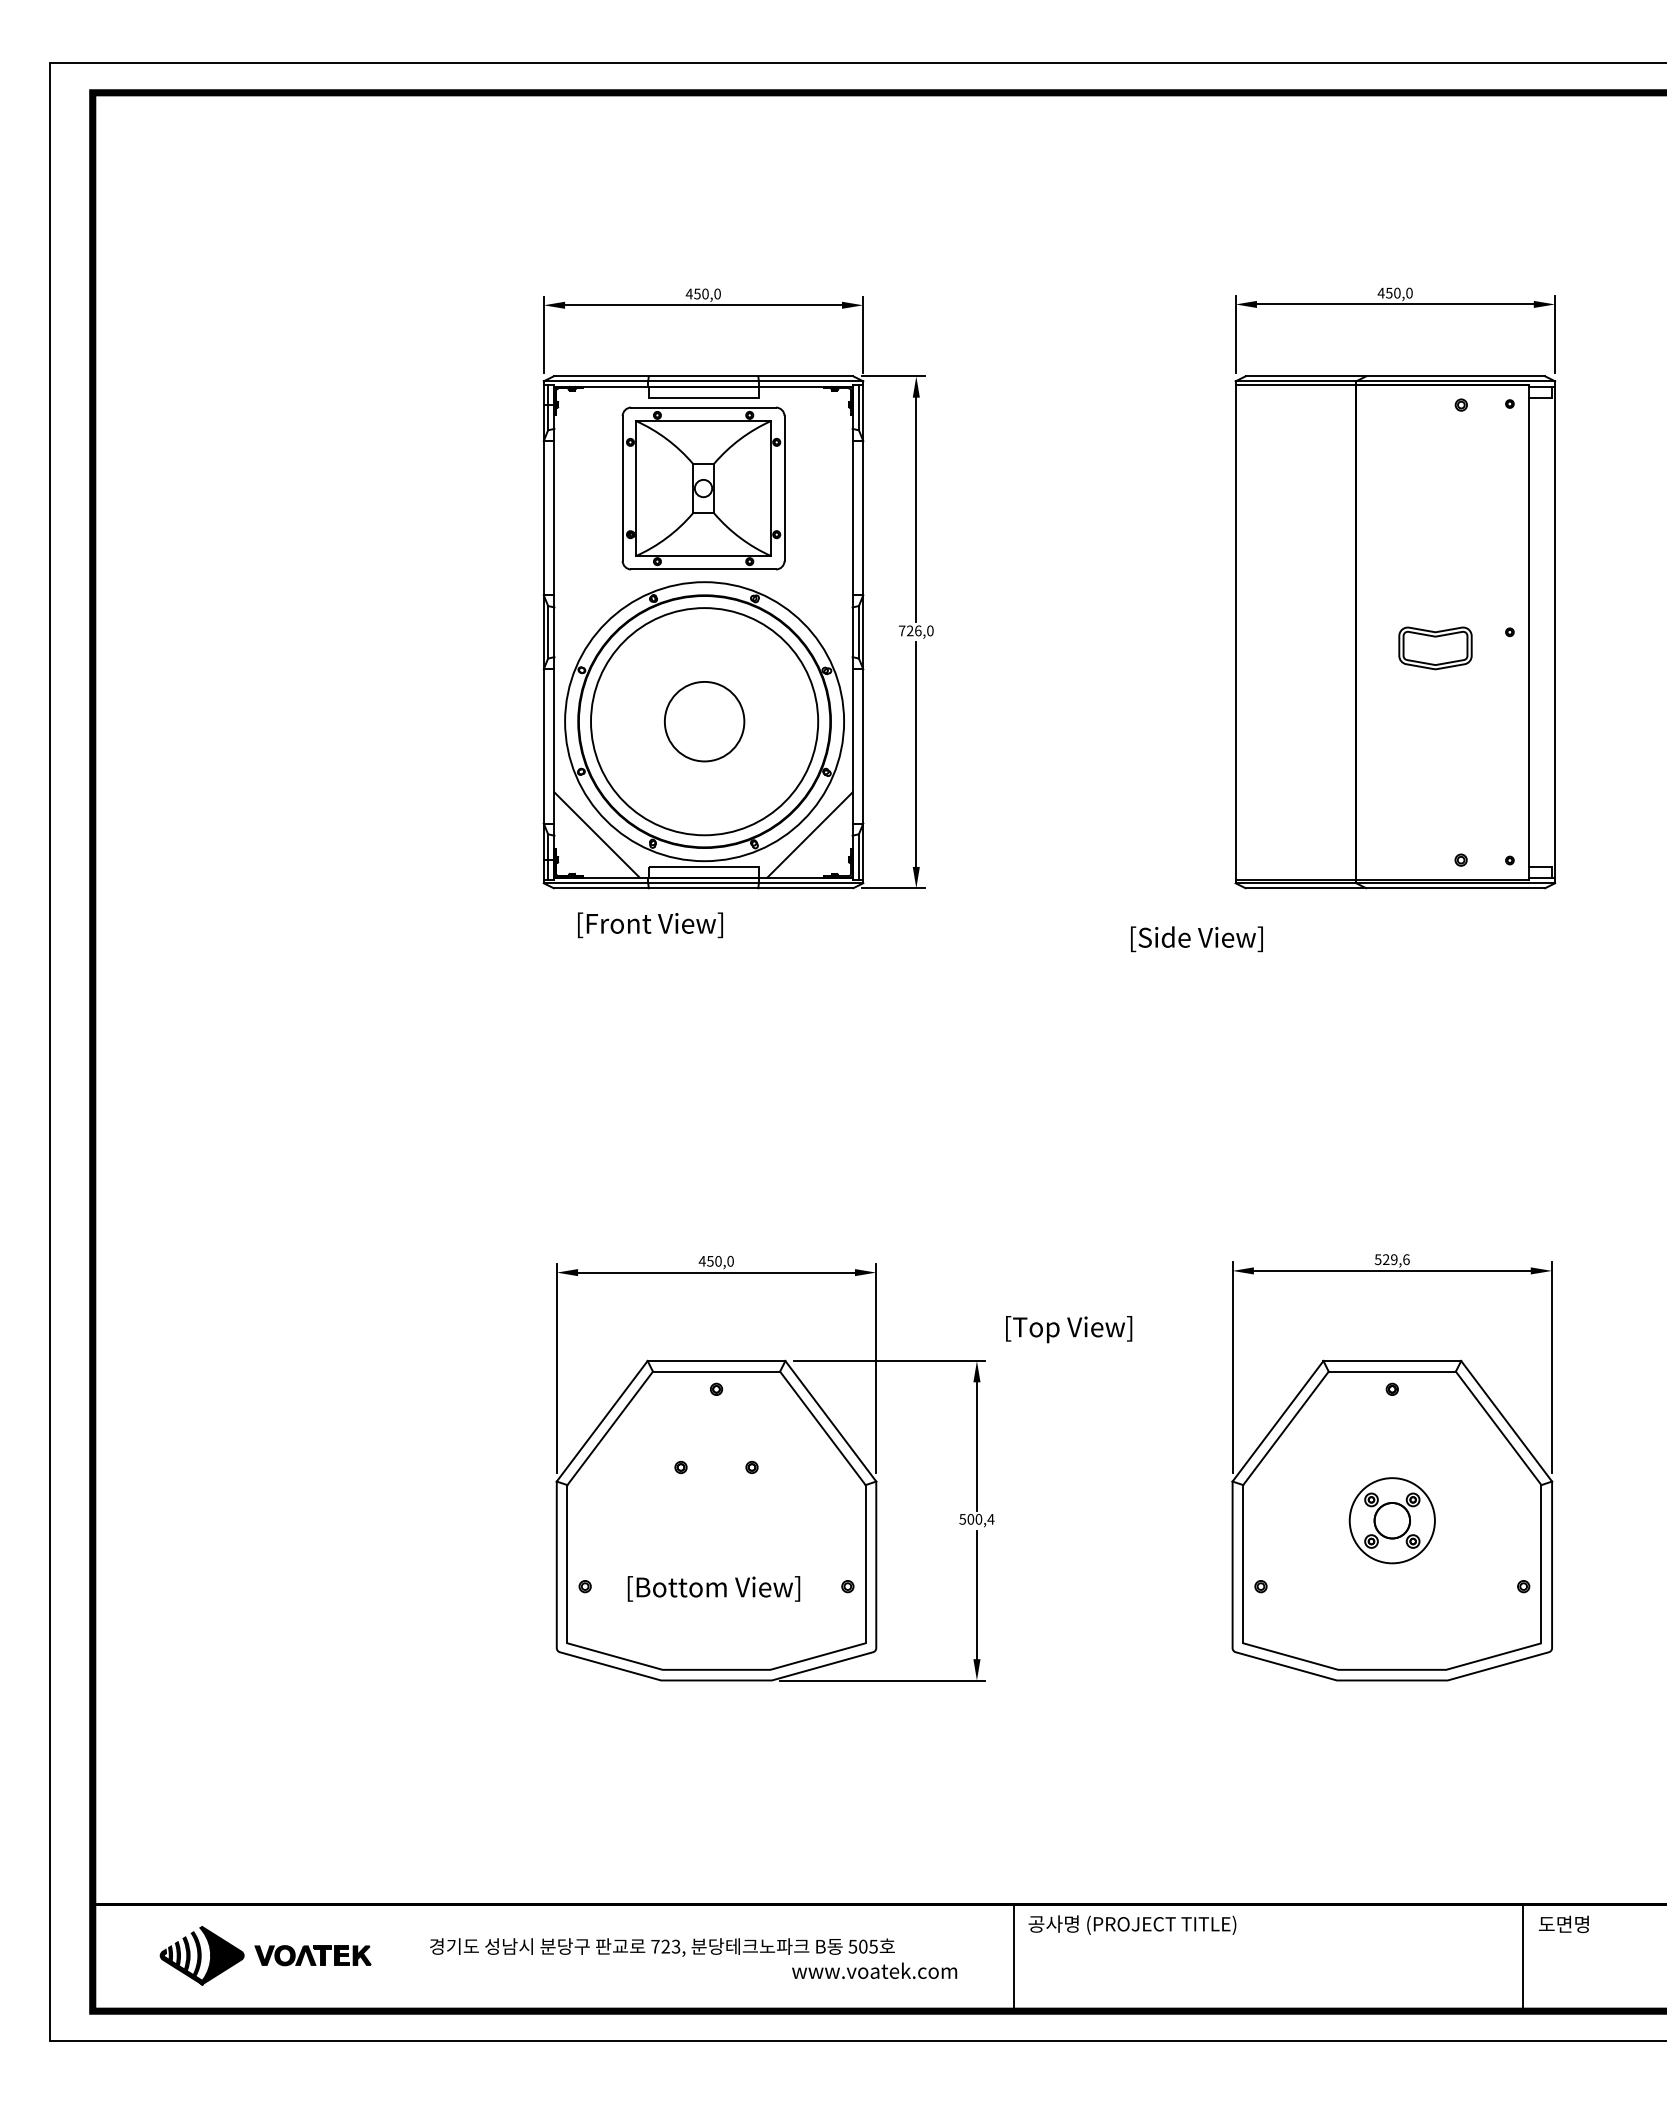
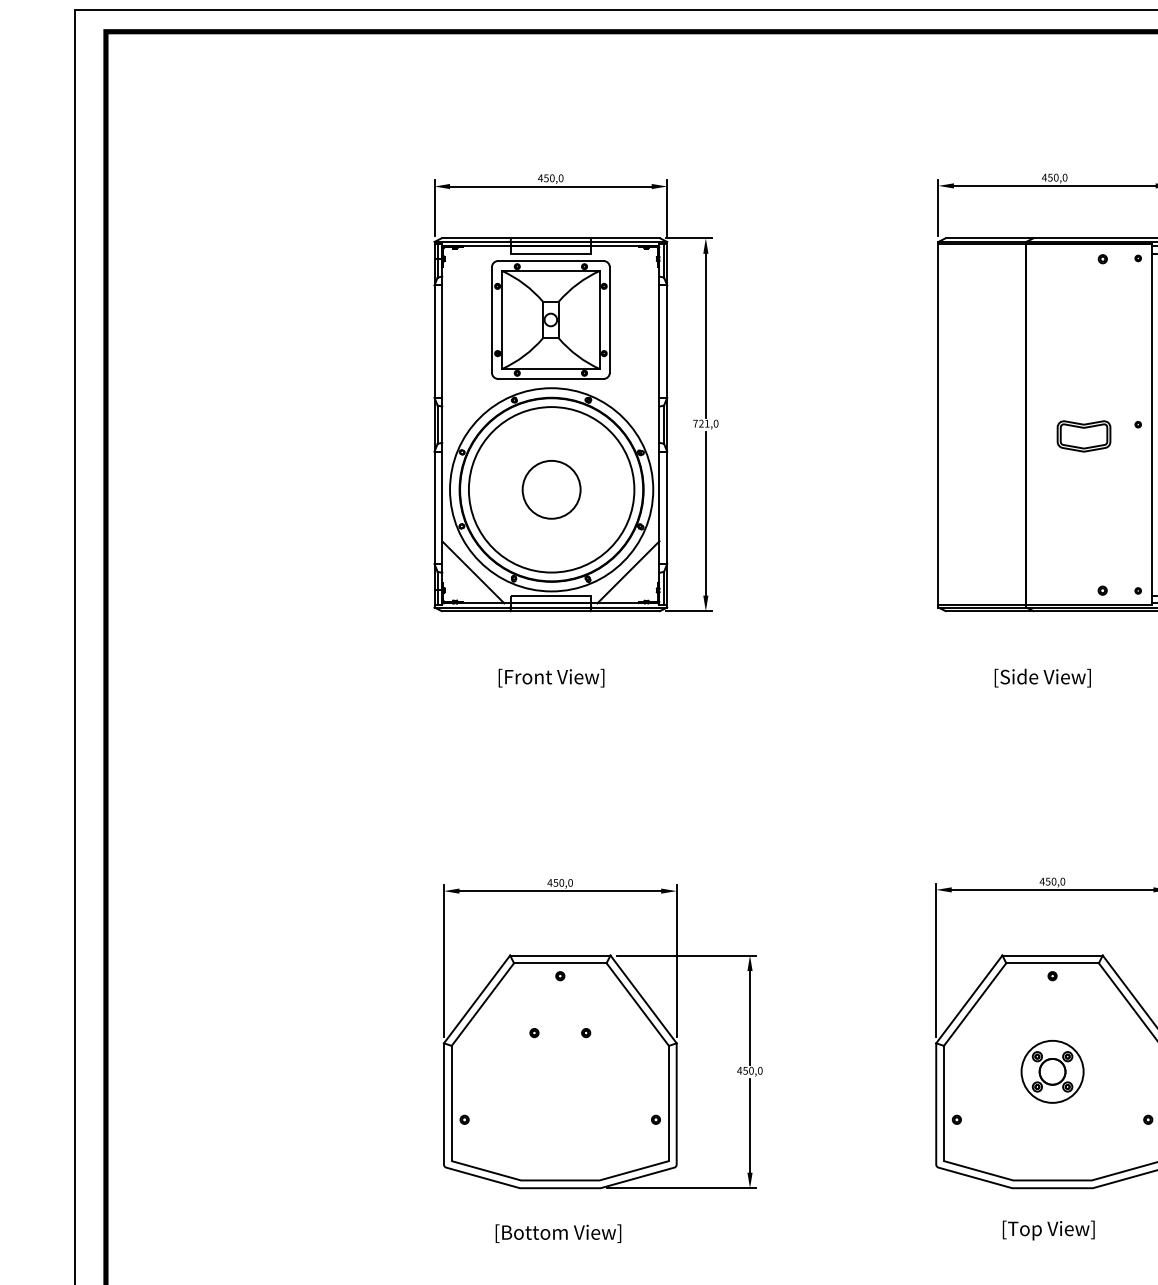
text: (918, 630) -> (707, 423), 726,0 -> 721,0
text: (650, 925) -> (551, 678), moved
text: (1196, 939) -> (1042, 678), moved
text: (1391, 1259) -> (1051, 881), 529,6 -> 450,0
text: (1069, 1329) -> (1049, 1230), moved
text: (976, 1519) -> (749, 1070), 500,4 -> 450,0
text: (713, 1588) -> (558, 1233), moved

